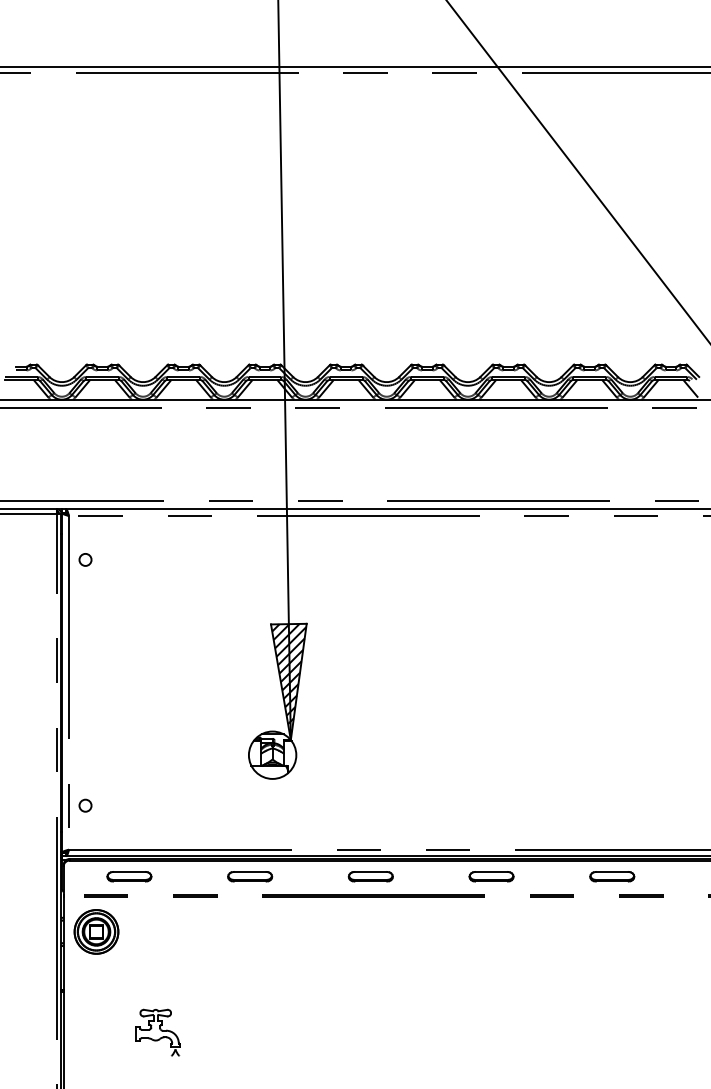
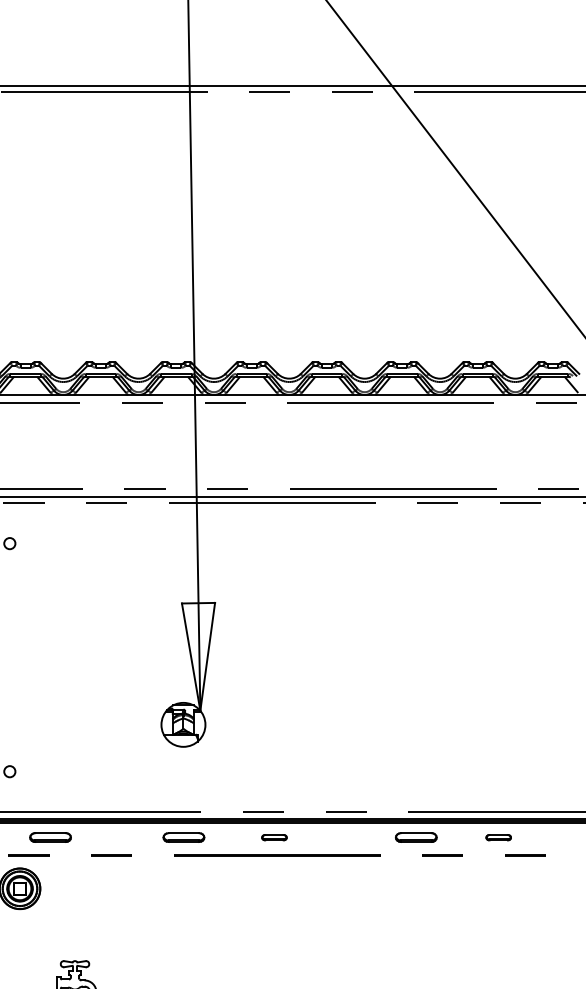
hatch: (289, 677) -> (199, 652), removed
part: (250, 876) -> (184, 837), moved
part: (370, 876) -> (274, 837), size x0.6
part: (491, 876) -> (416, 837), moved
part: (612, 876) -> (498, 837), size x0.6

